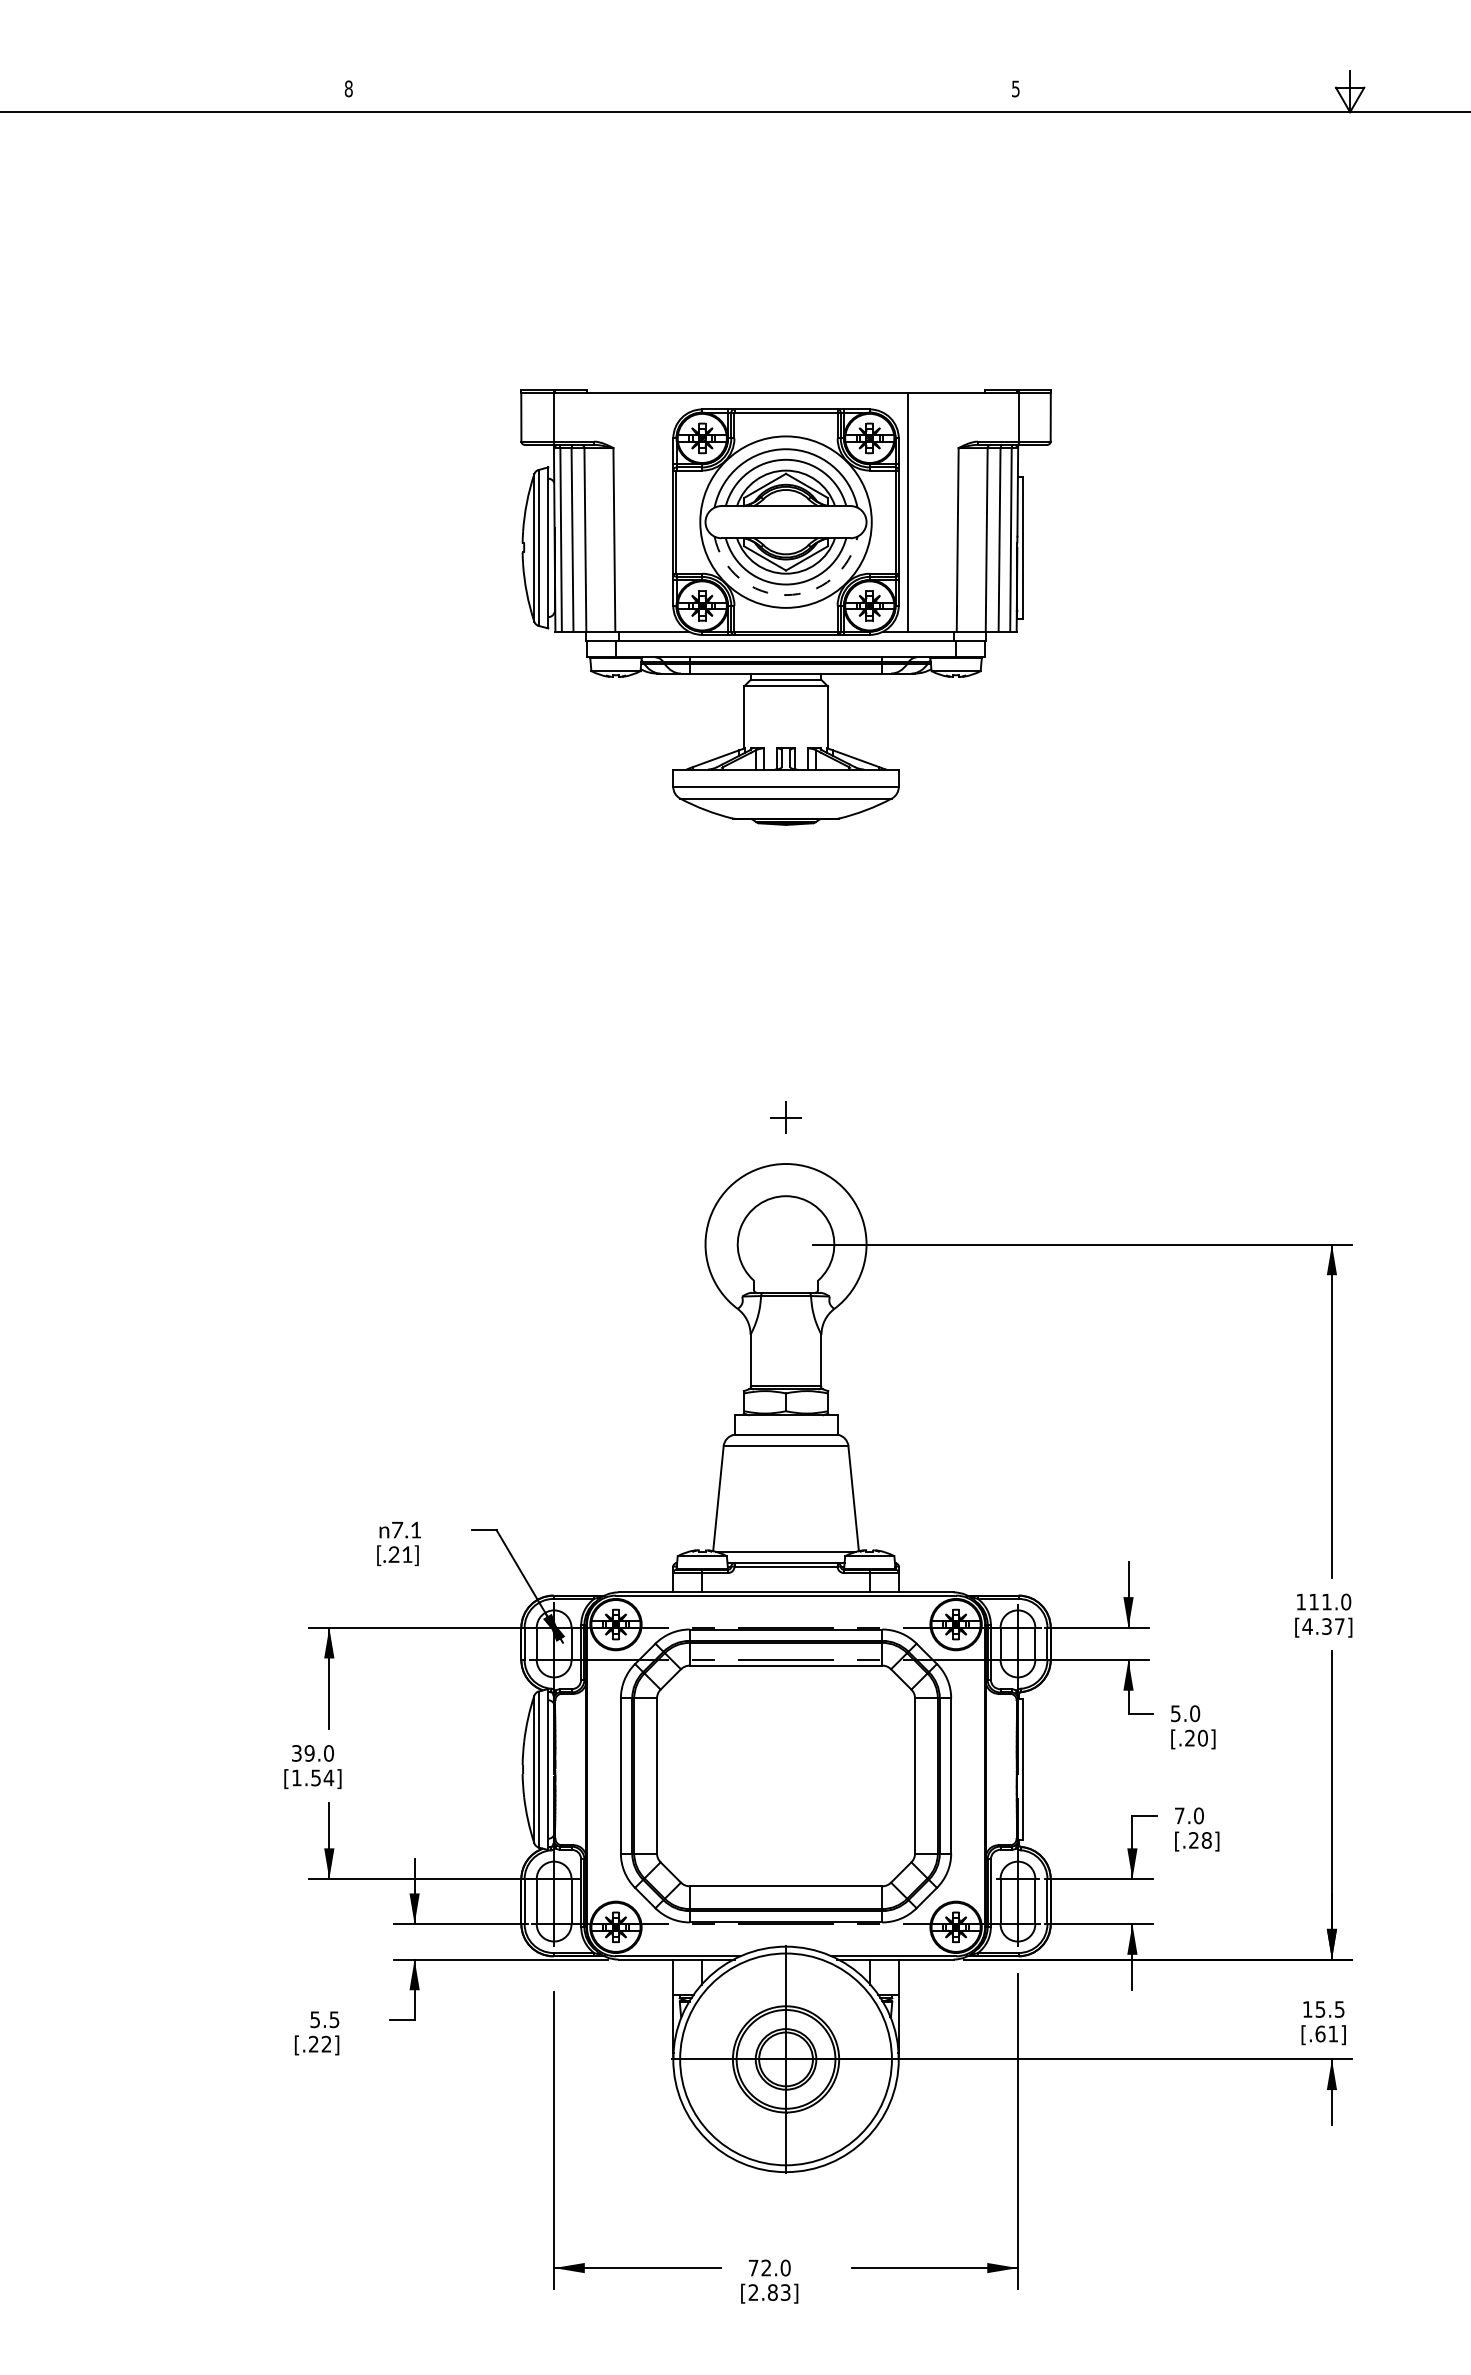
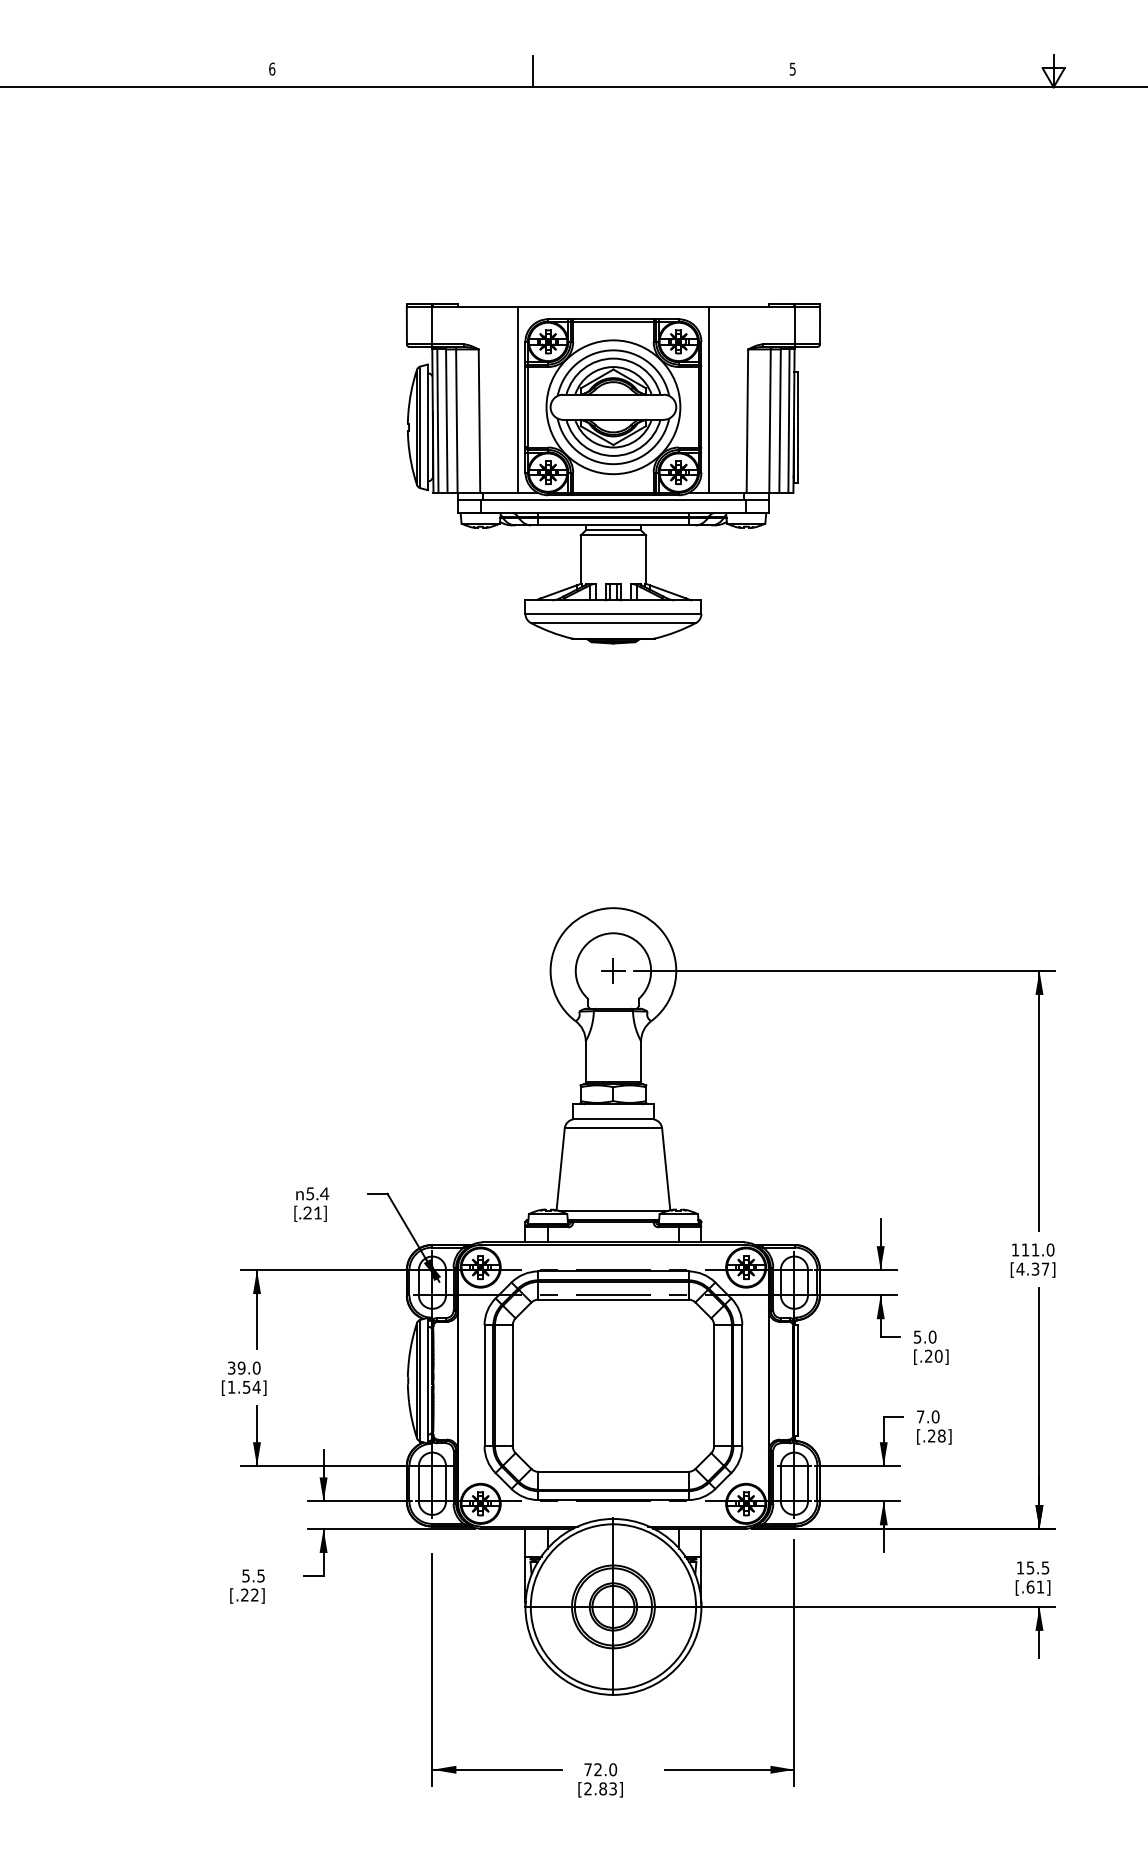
text: (348, 88) -> (271, 68), 8 -> 6
line: (683, 91) -> (533, 71), added
line: (663, 512) -> (517, 399), added
arc: (786, 595) -> (613, 464), dashed -> solid
part: (785, 1117) -> (613, 970), moved
text: (406, 1529) -> (317, 1193), 7.1 -> 5.4

